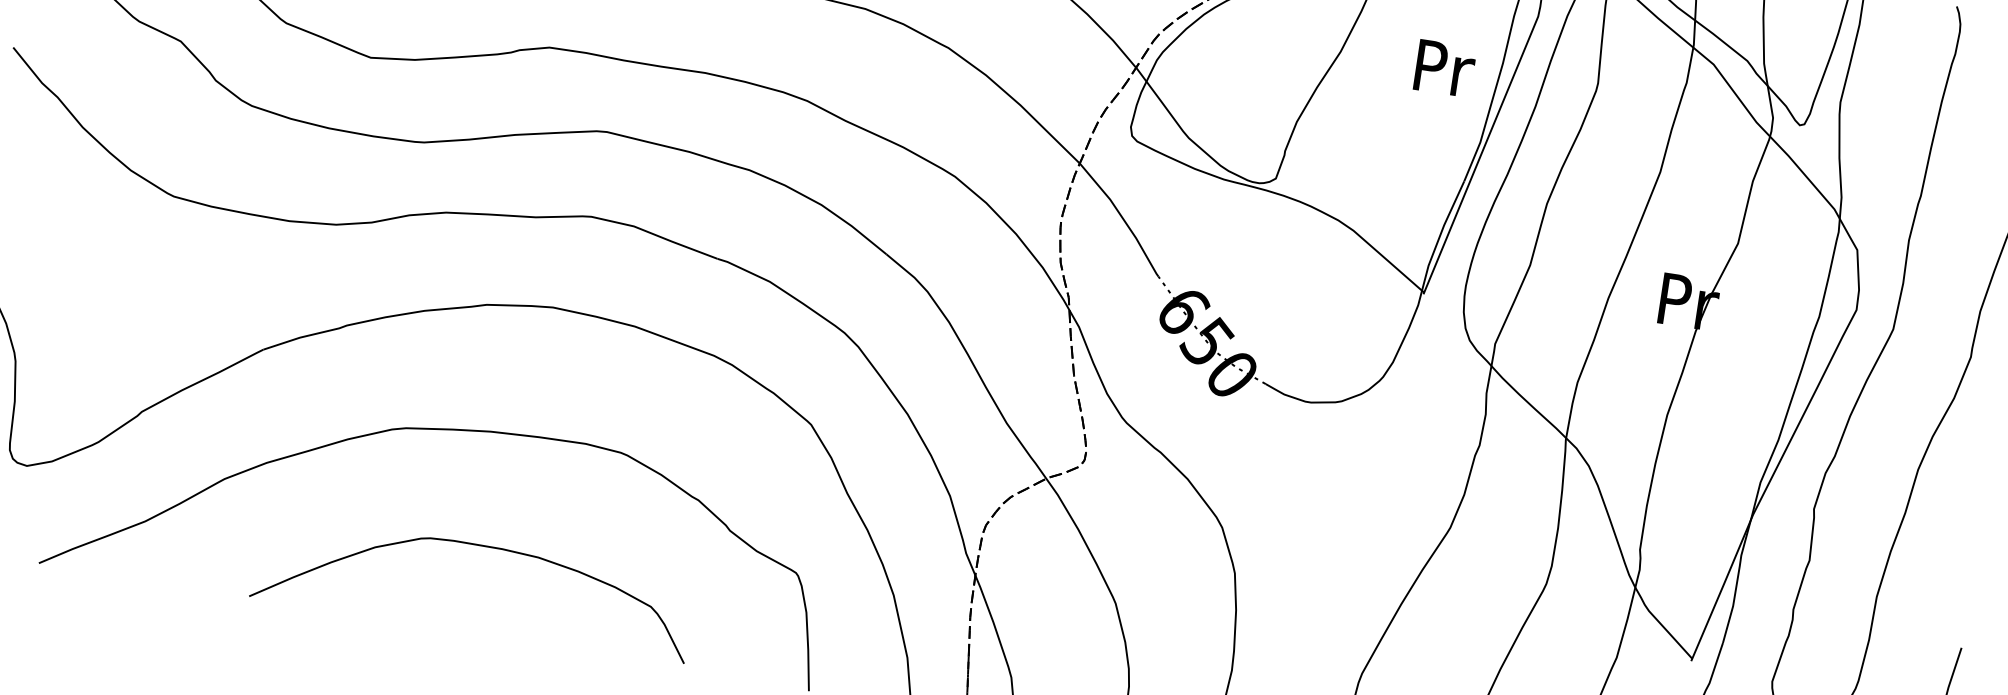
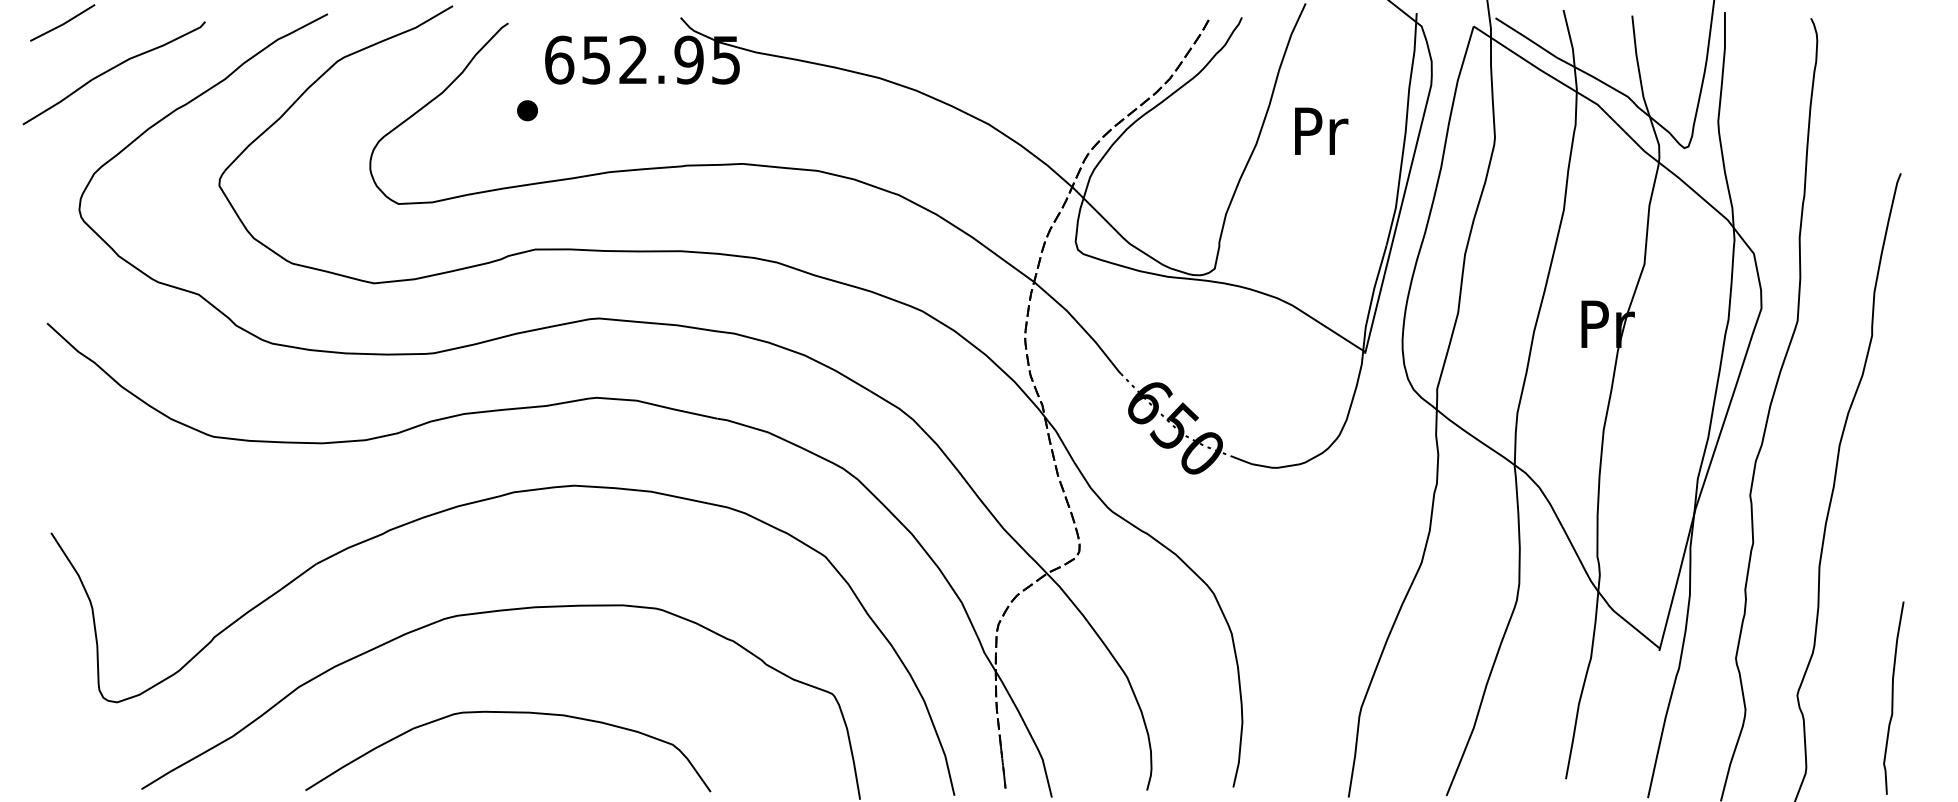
text: (1445, 67) -> (1321, 130), moved
curve: (479, 546) -> (508, 713), moved

